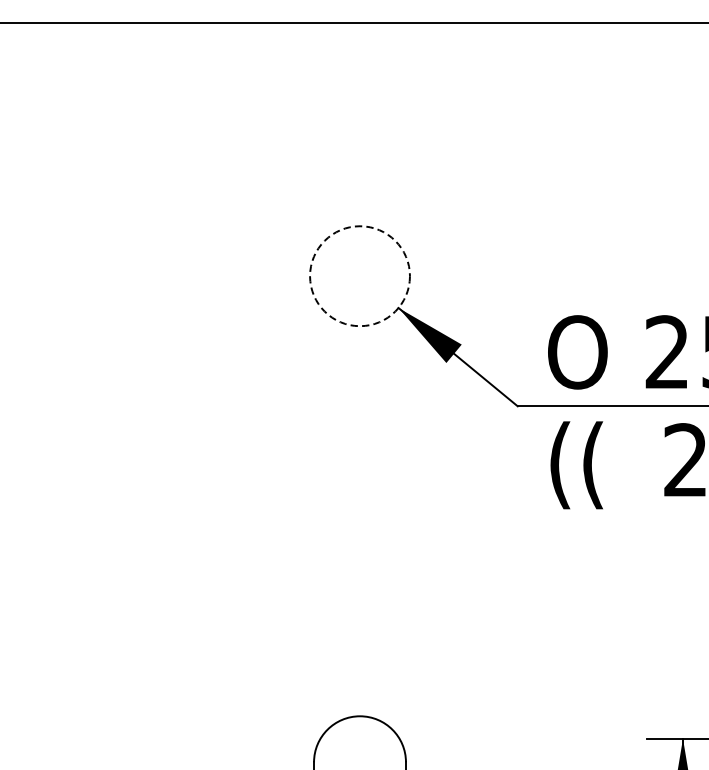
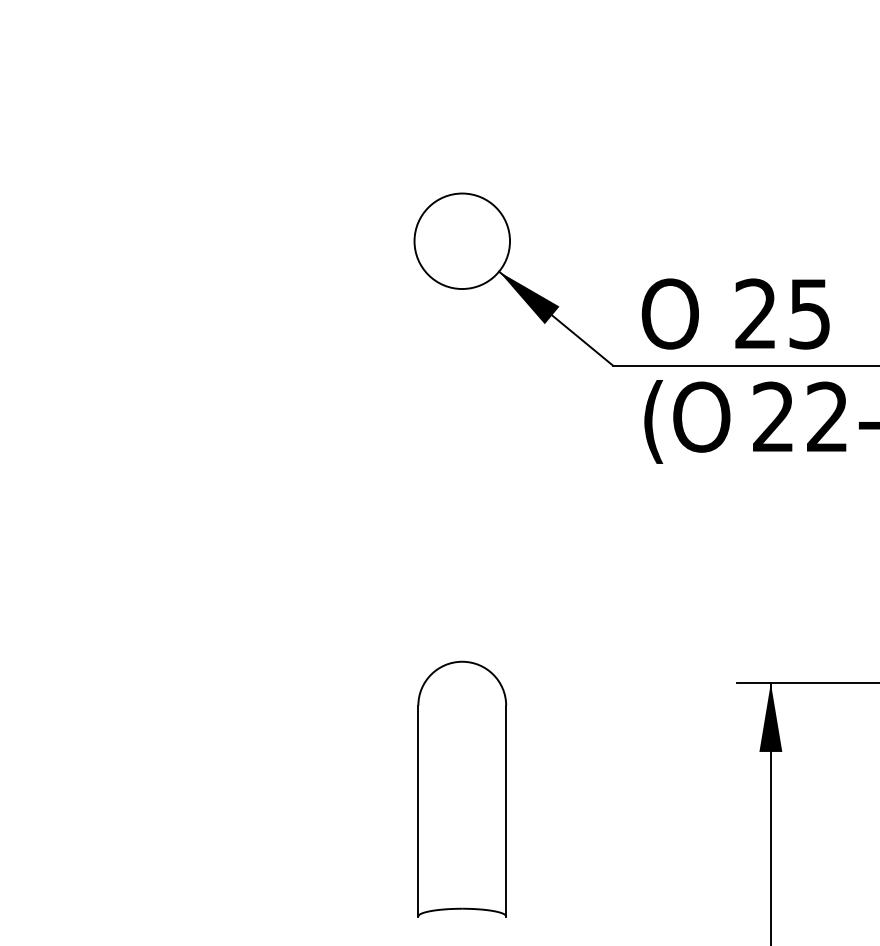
circle: (360, 276) -> (462, 241), dashed -> solid
text: (610, 464) -> (701, 421), ( -> O

